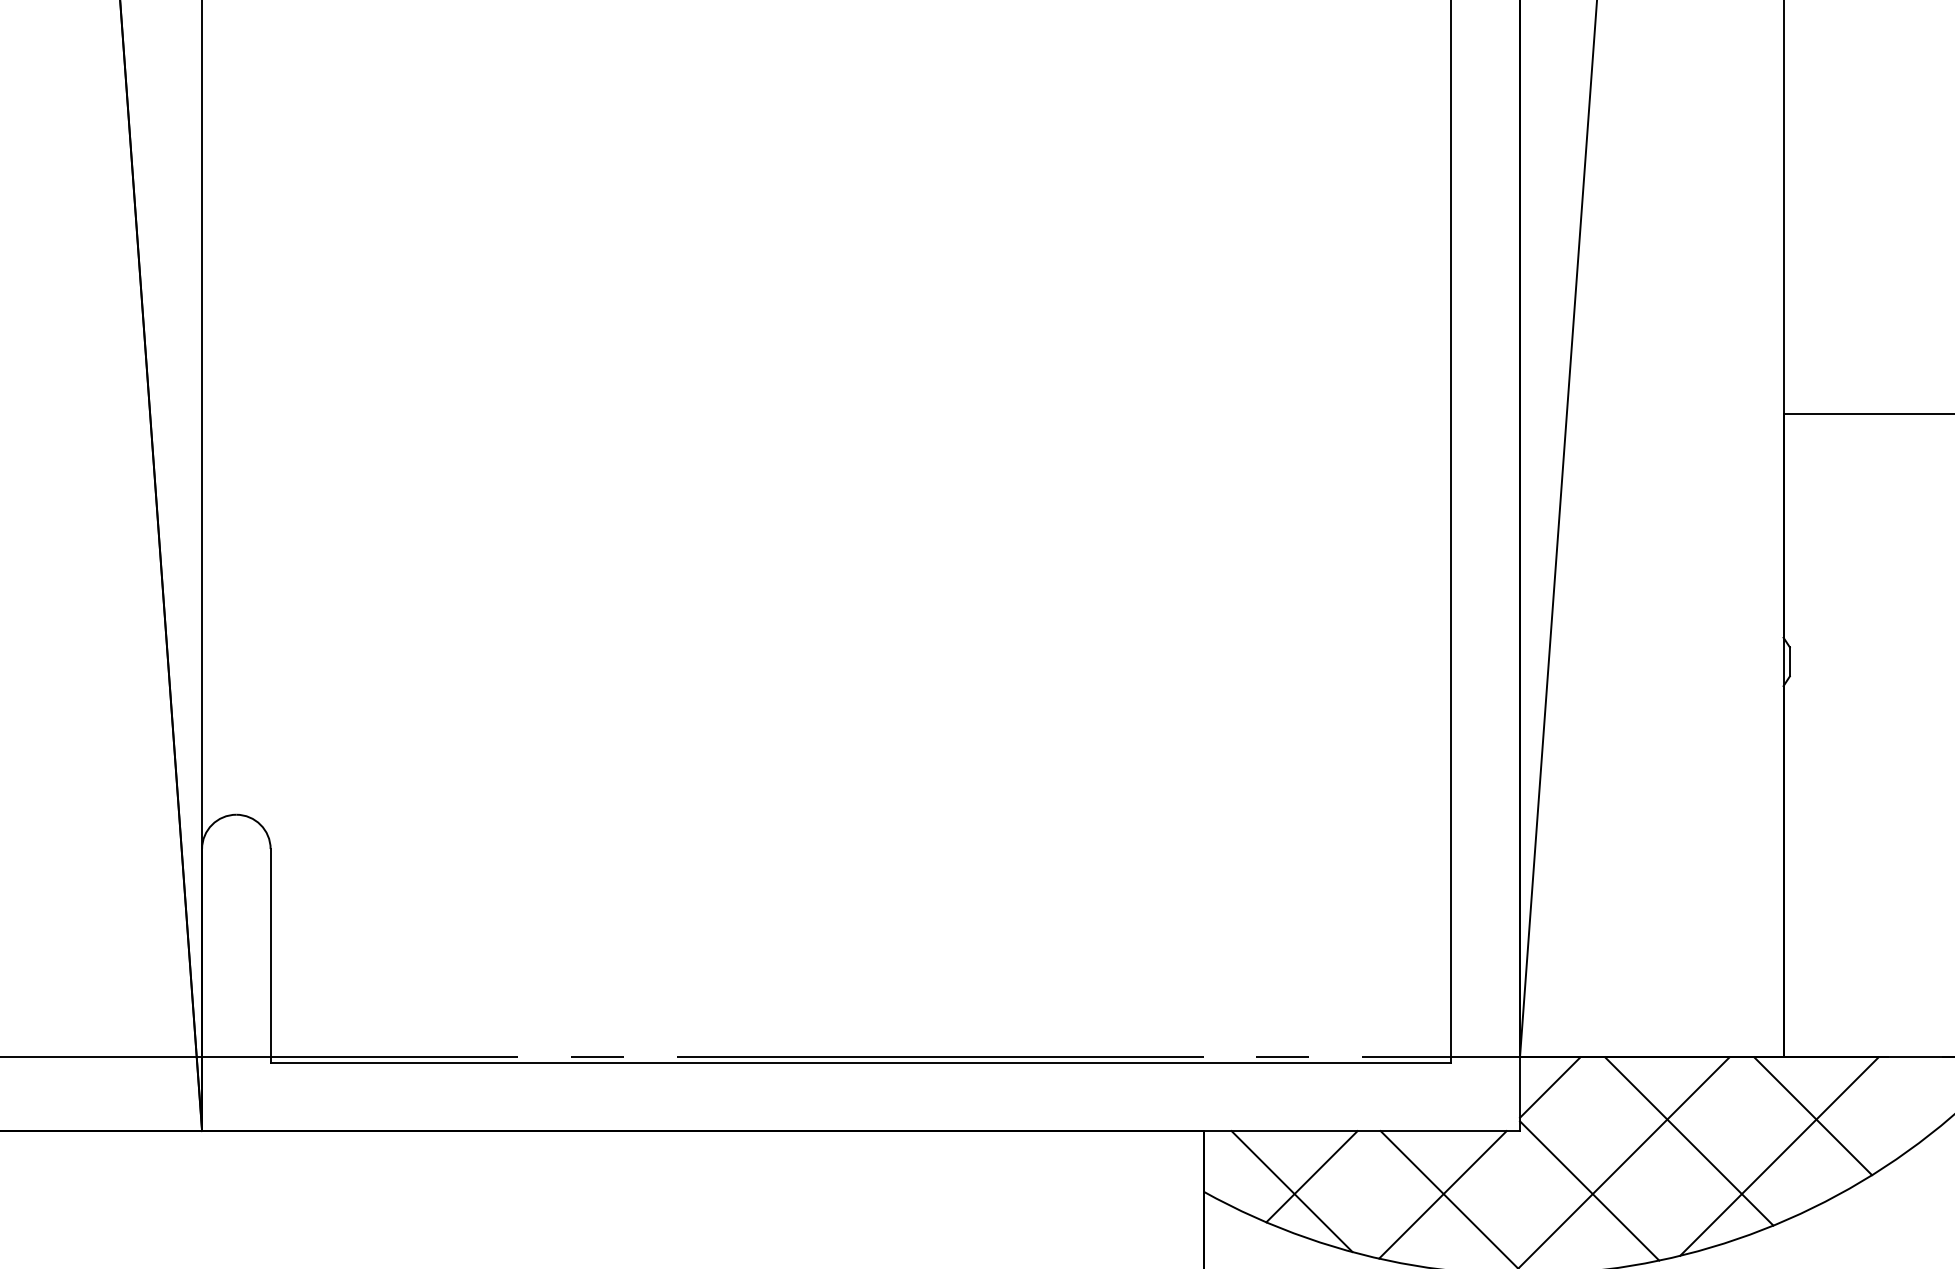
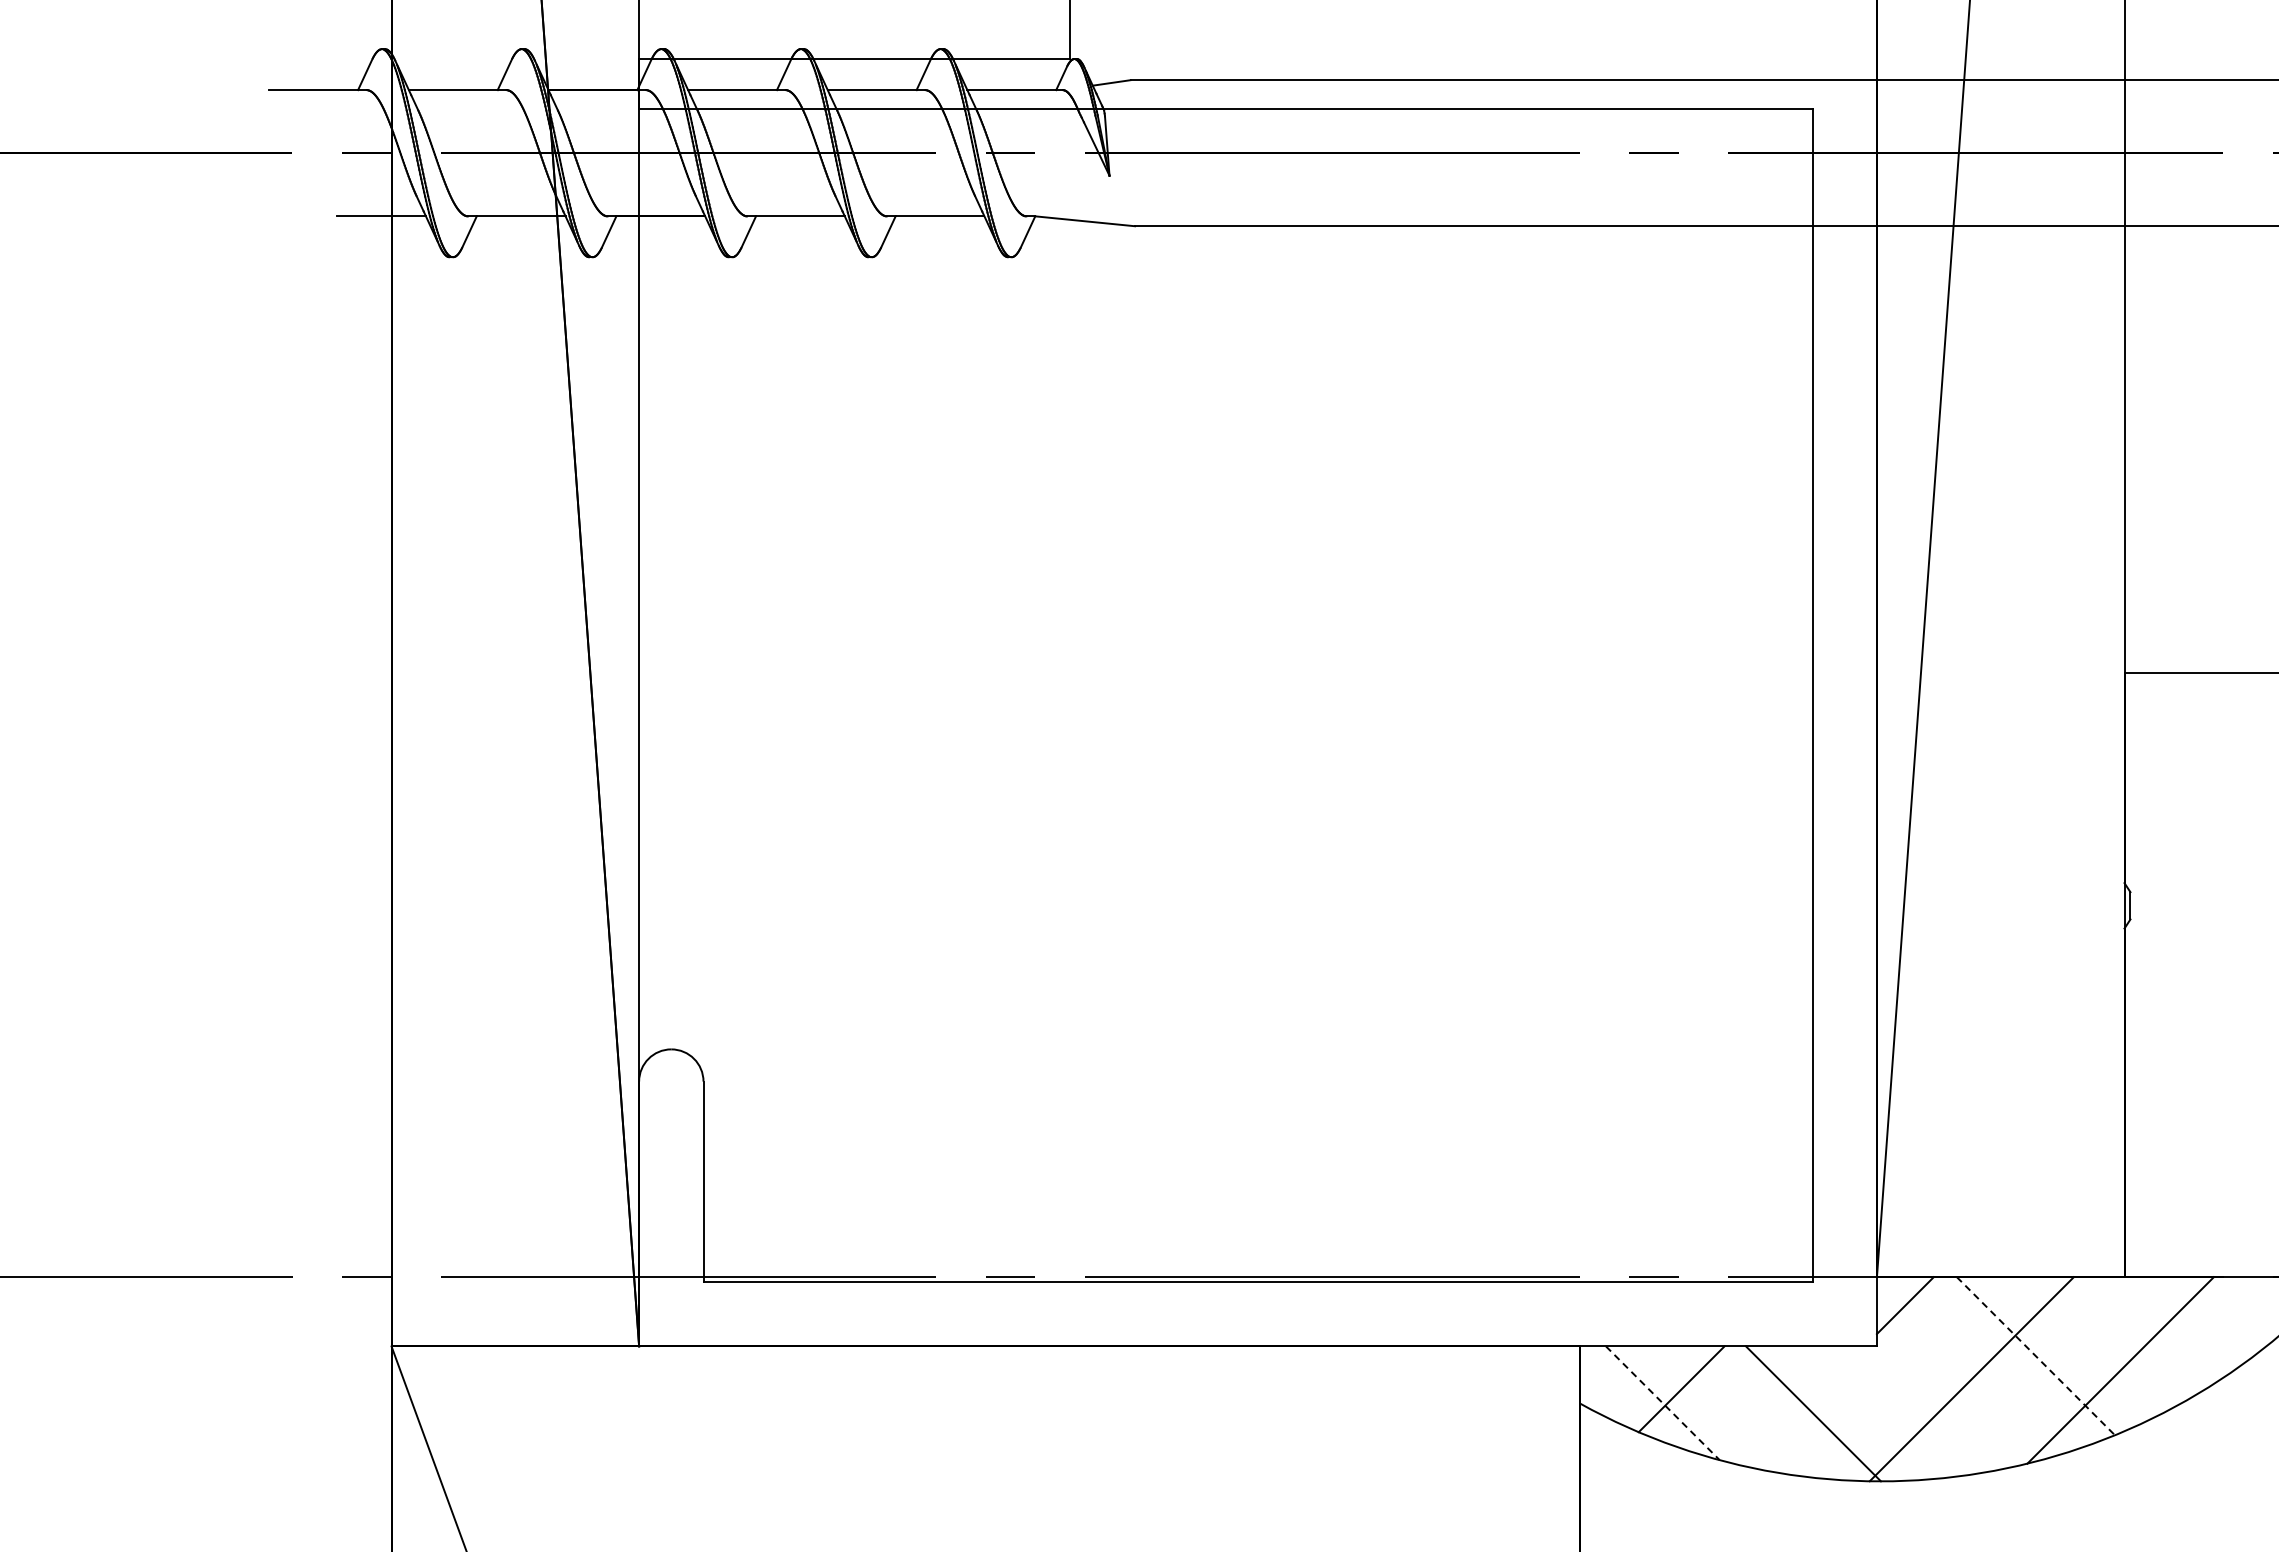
line: (1812, 1116) -> (2151, 1332), removed
line: (1688, 1141) -> (2035, 1356), solid -> dashed
line: (1588, 1190) -> (1941, 1402), removed
line: (1292, 1191) -> (1663, 1403), solid -> dashed
line: (1442, 1194) -> (1804, 1406), removed

